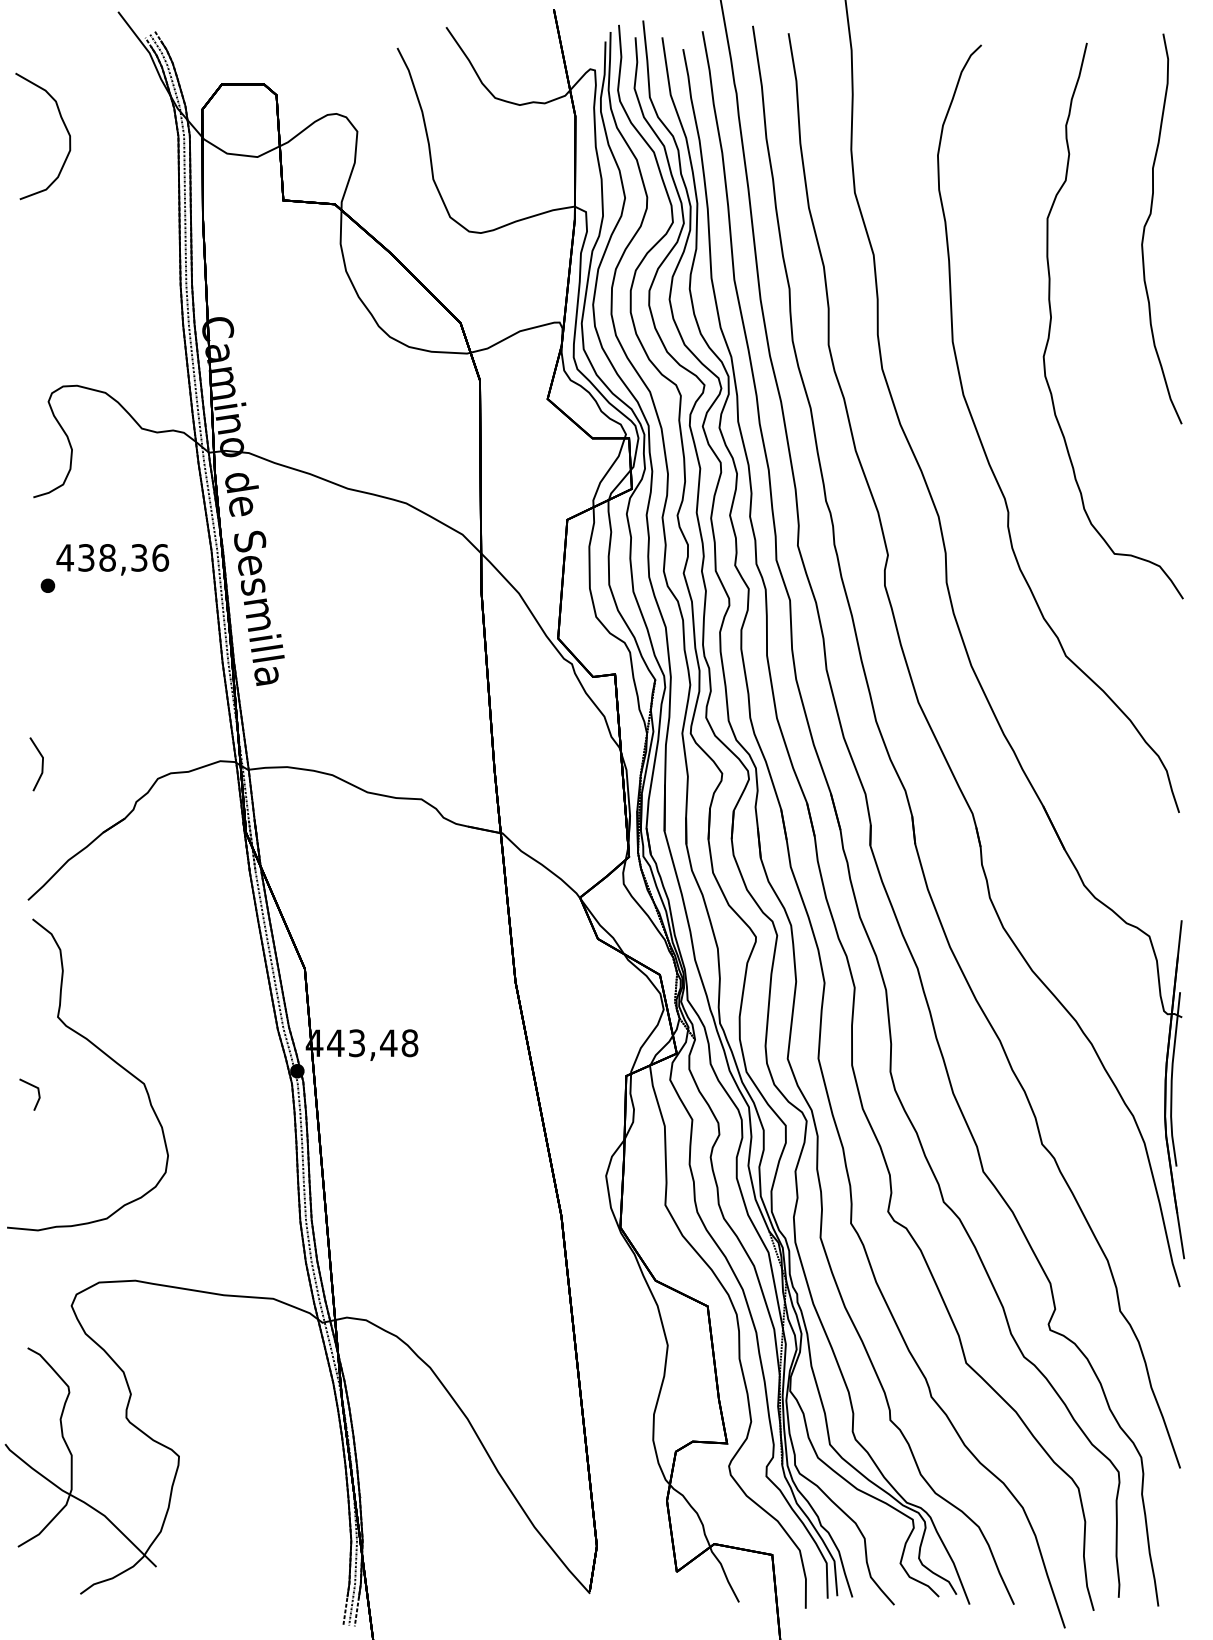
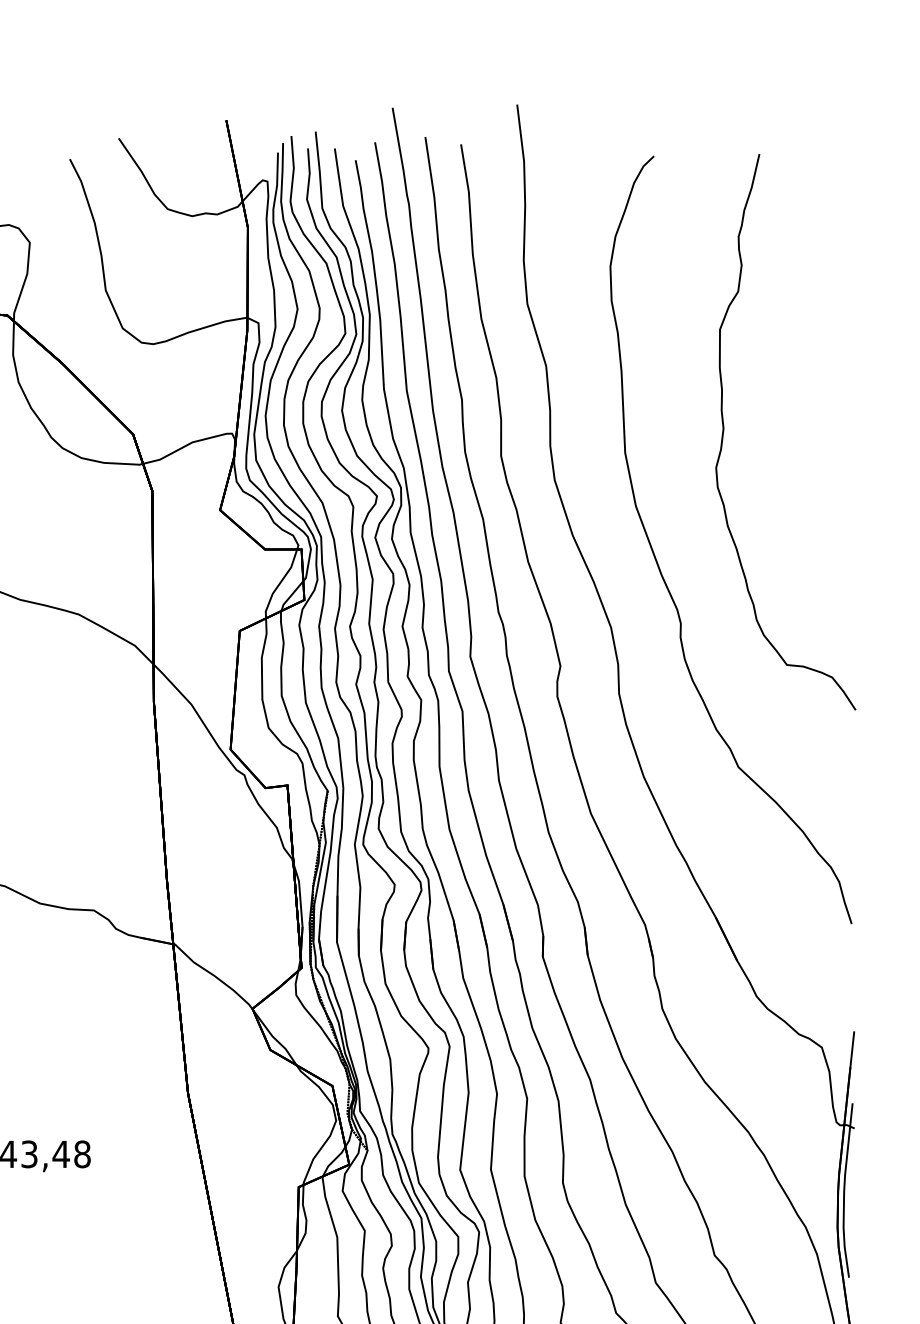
part: (1147, 223) -> (819, 334), removed

